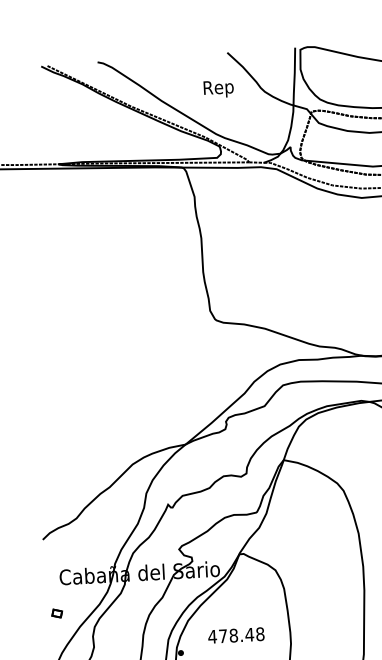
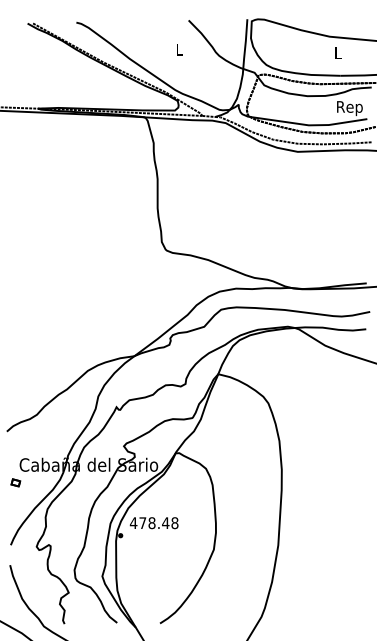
text: (218, 89) -> (179, 51), Rep -> L
part: (56, 613) -> (15, 482), moved
text: (235, 635) -> (153, 523), moved

